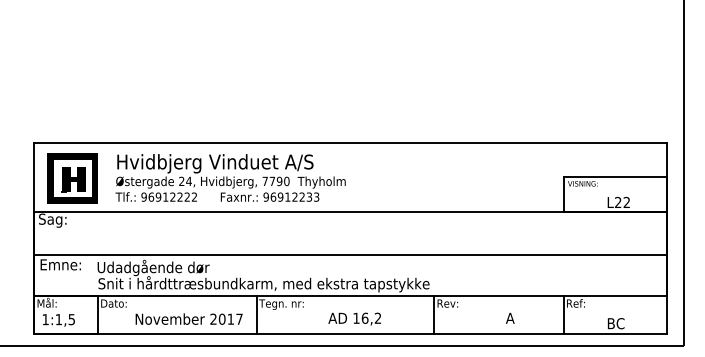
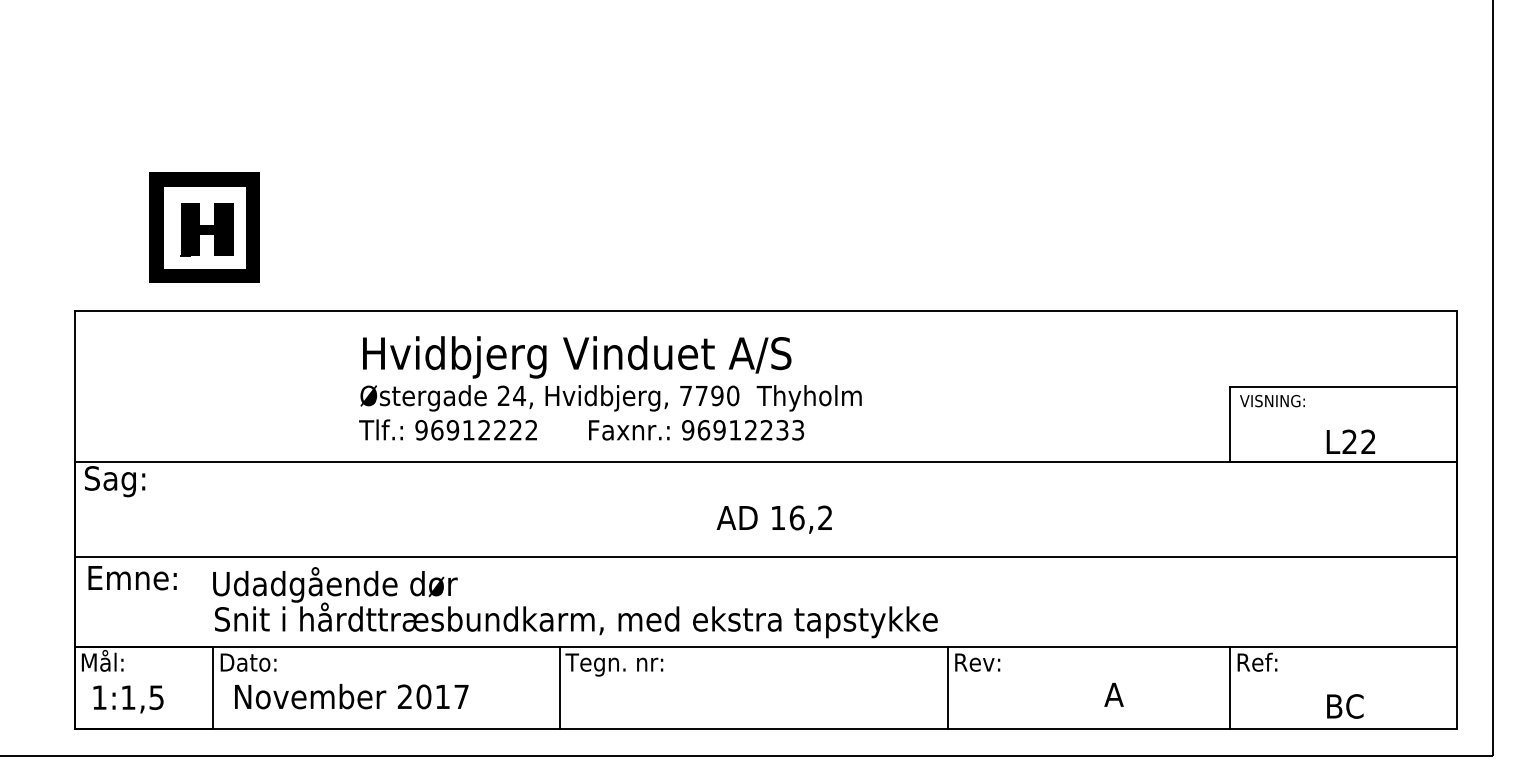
text: (230, 177) -> (610, 387), moved
part: (72, 178) -> (203, 227), moved
text: (188, 318) -> (350, 695), moved
text: (354, 318) -> (773, 518), moved

